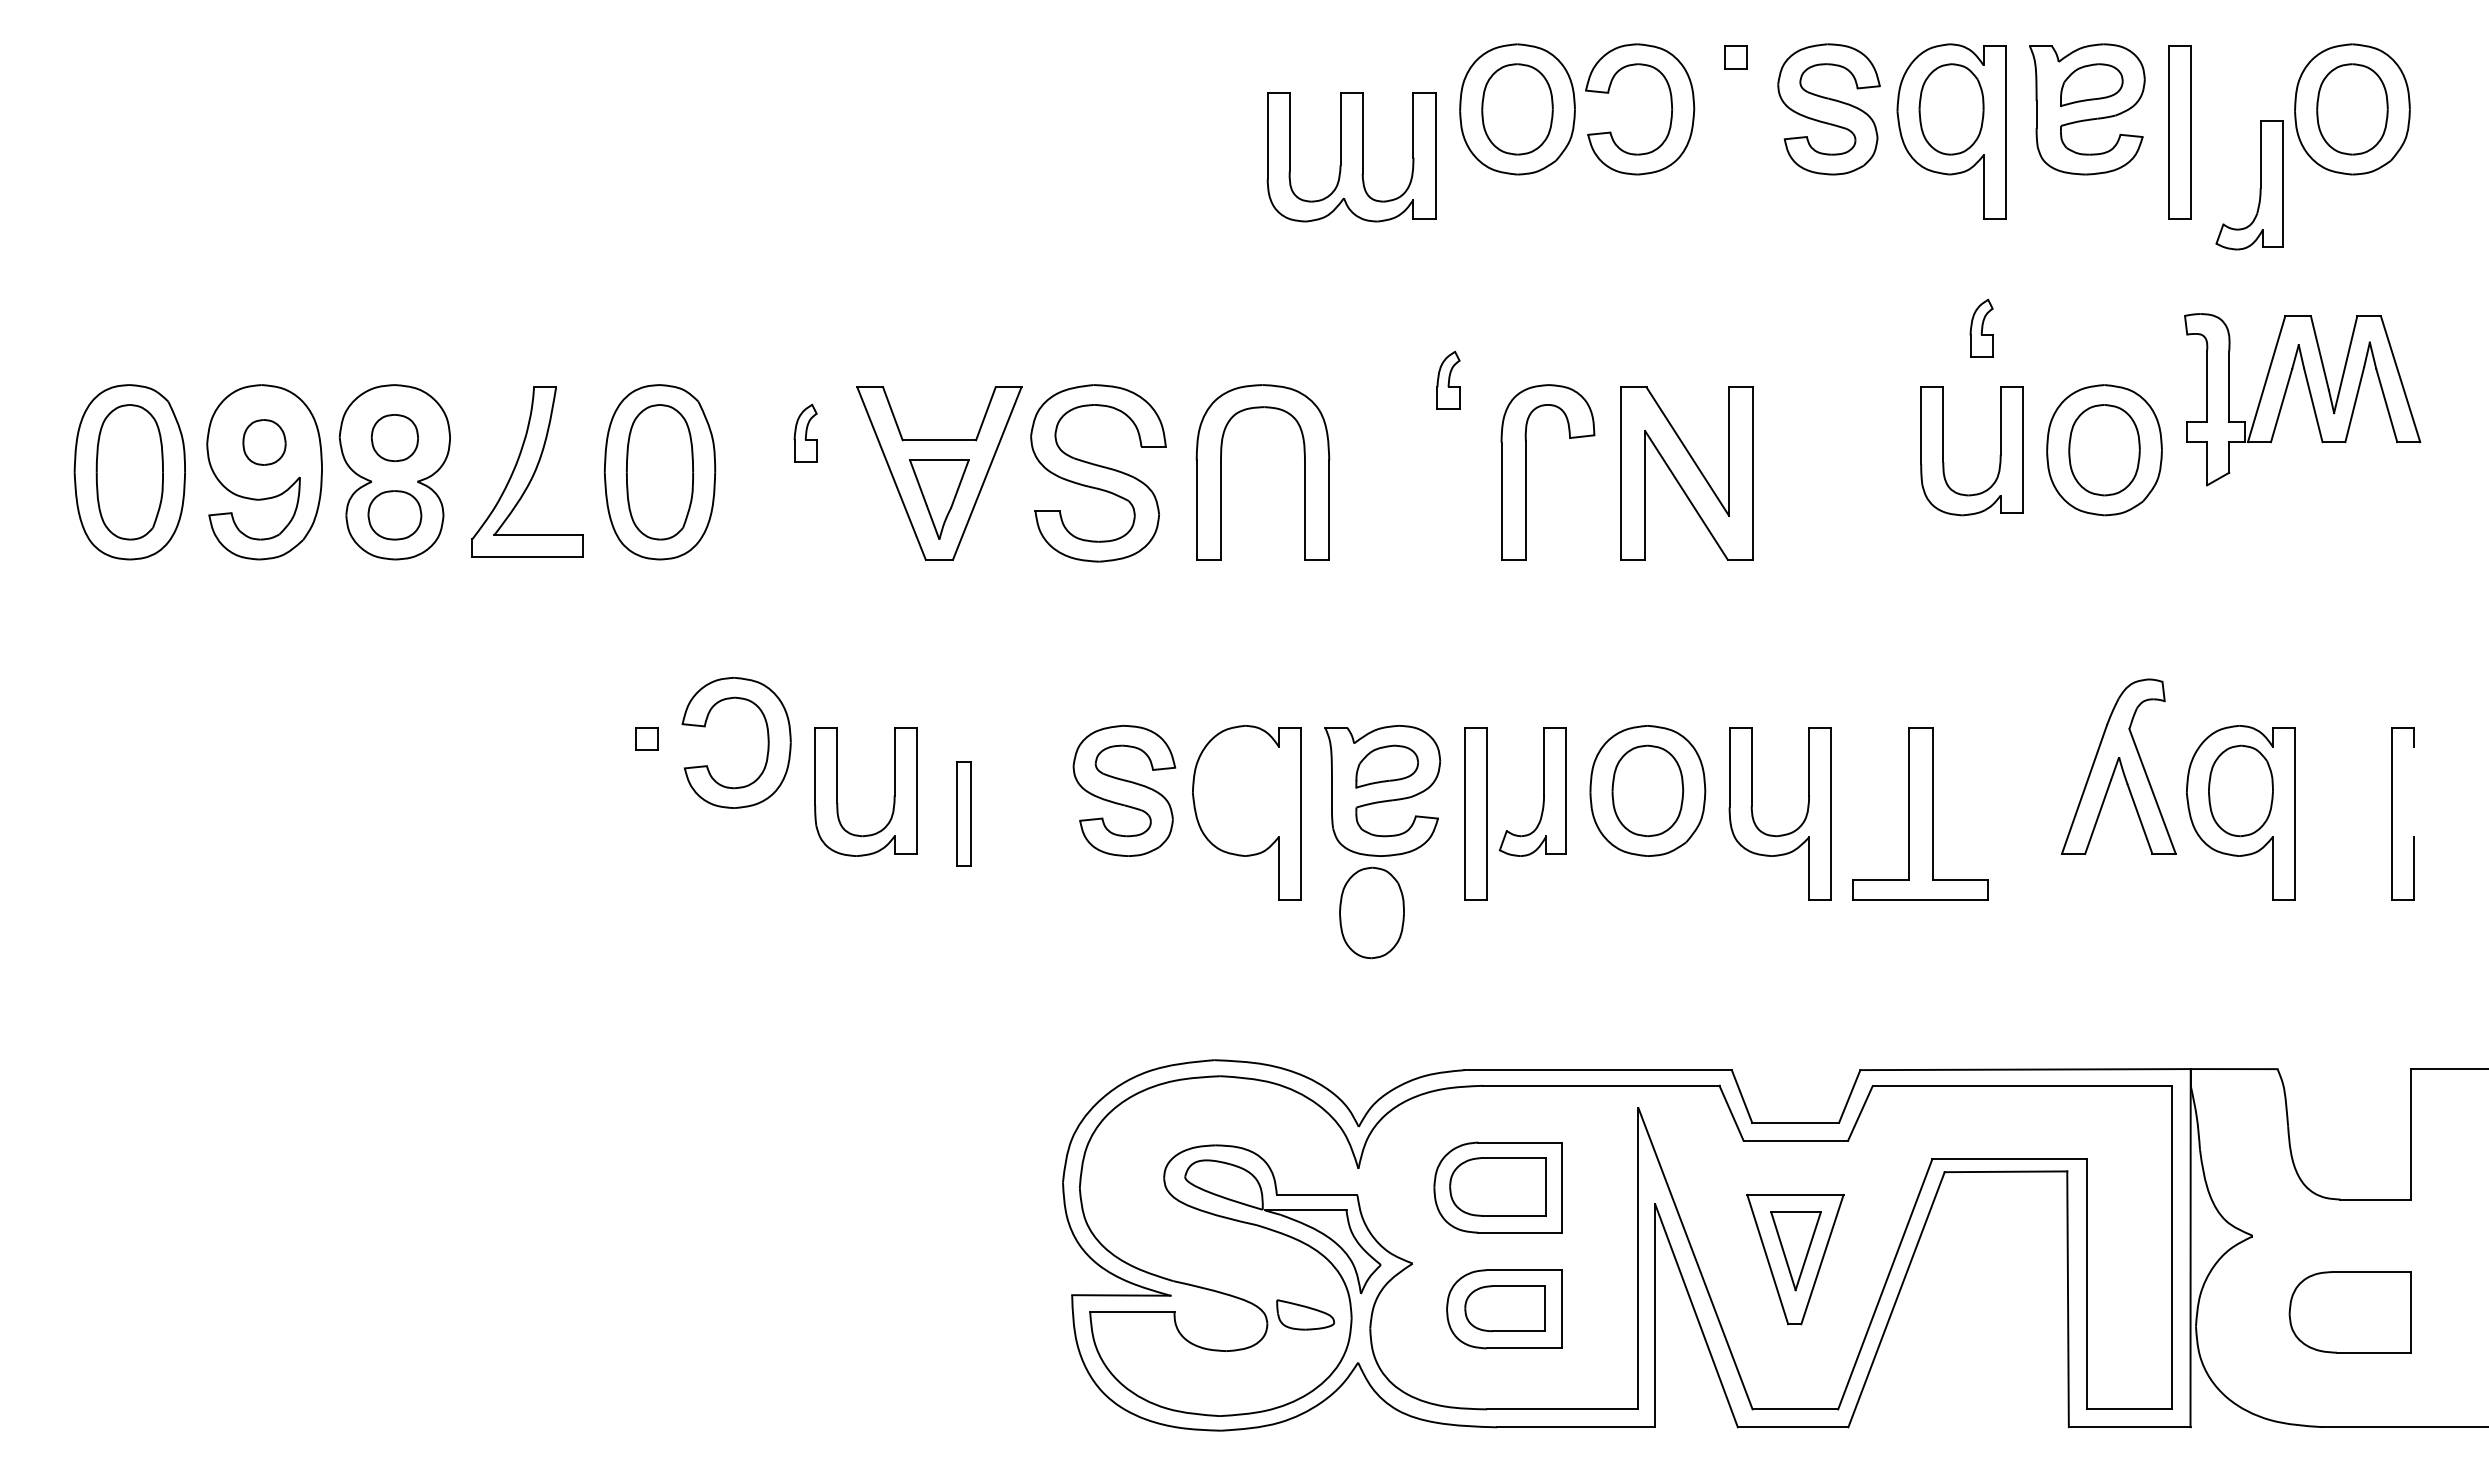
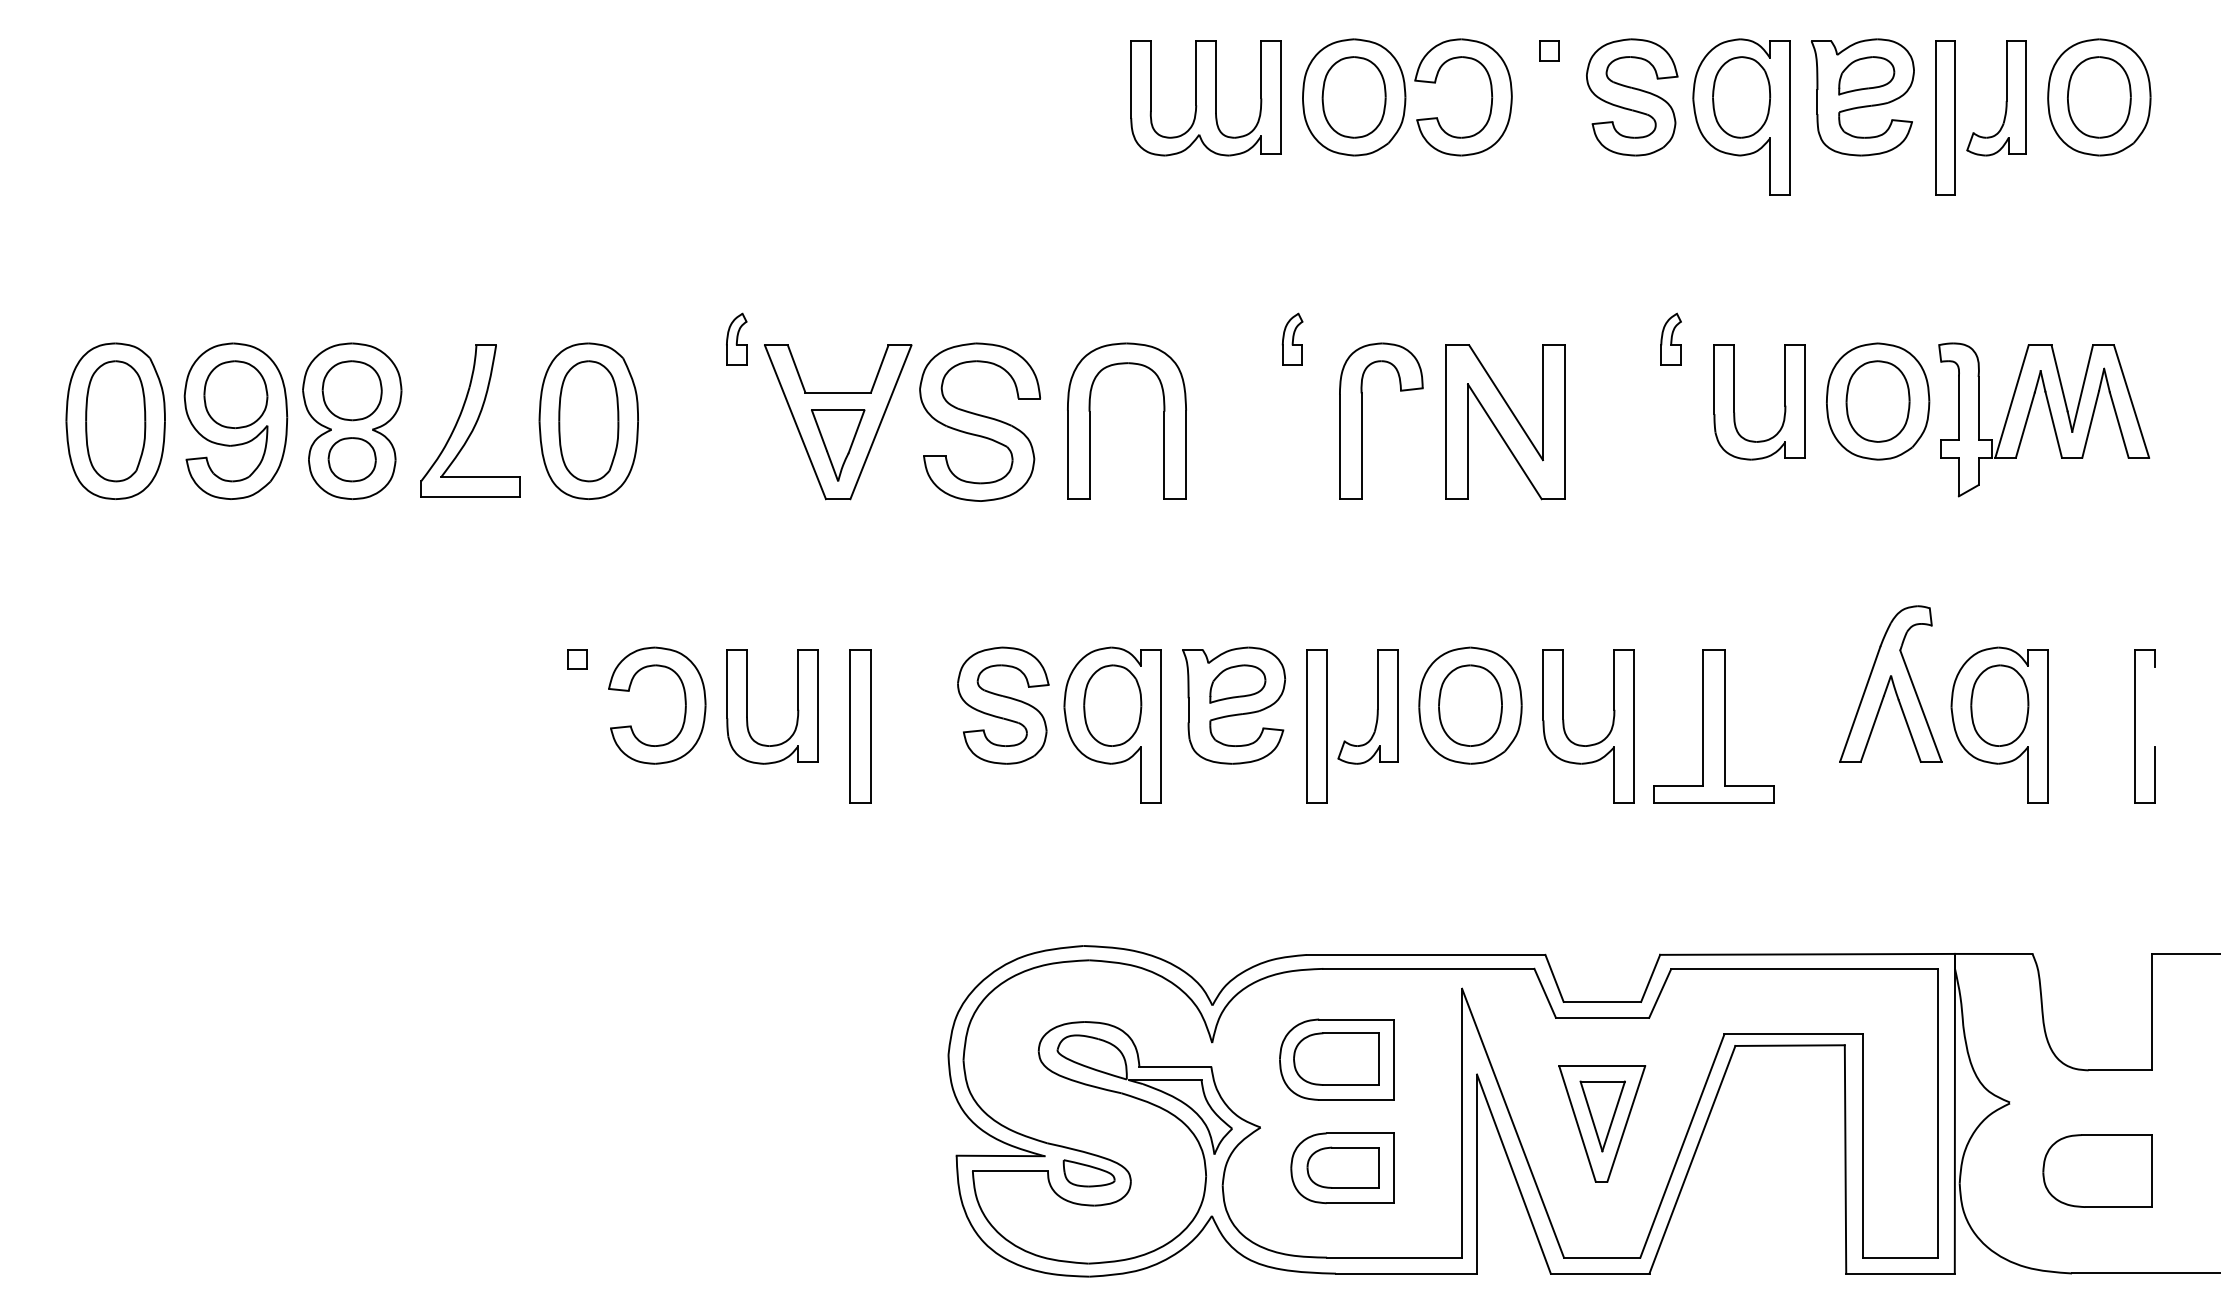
part: (1351, 157) -> (1205, 98), moved
part: (2259, 188) -> (2005, 101), moved
part: (1981, 327) -> (1670, 338), moved
part: (2310, 398) -> (2051, 418), moved
part: (805, 432) -> (736, 338), moved
part: (394, 437) -> (351, 390), size x1.43
part: (264, 442) -> (235, 394), size x1.67
part: (767, 742) -> (684, 705), moved
part: (963, 813) -> (859, 725), size x1.67
part: (1371, 912) -> (1112, 705), moved
part: (1305, 1314) -> (1089, 1172), moved

